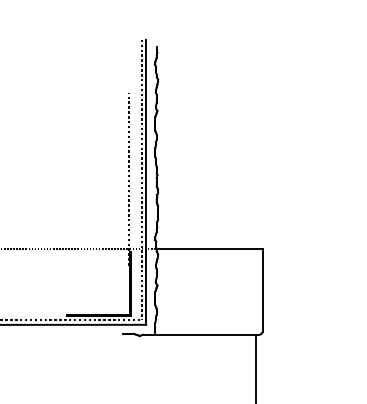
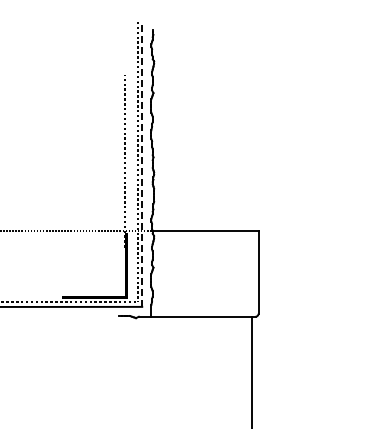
line: (146, 182) -> (142, 164), solid -> dashed

